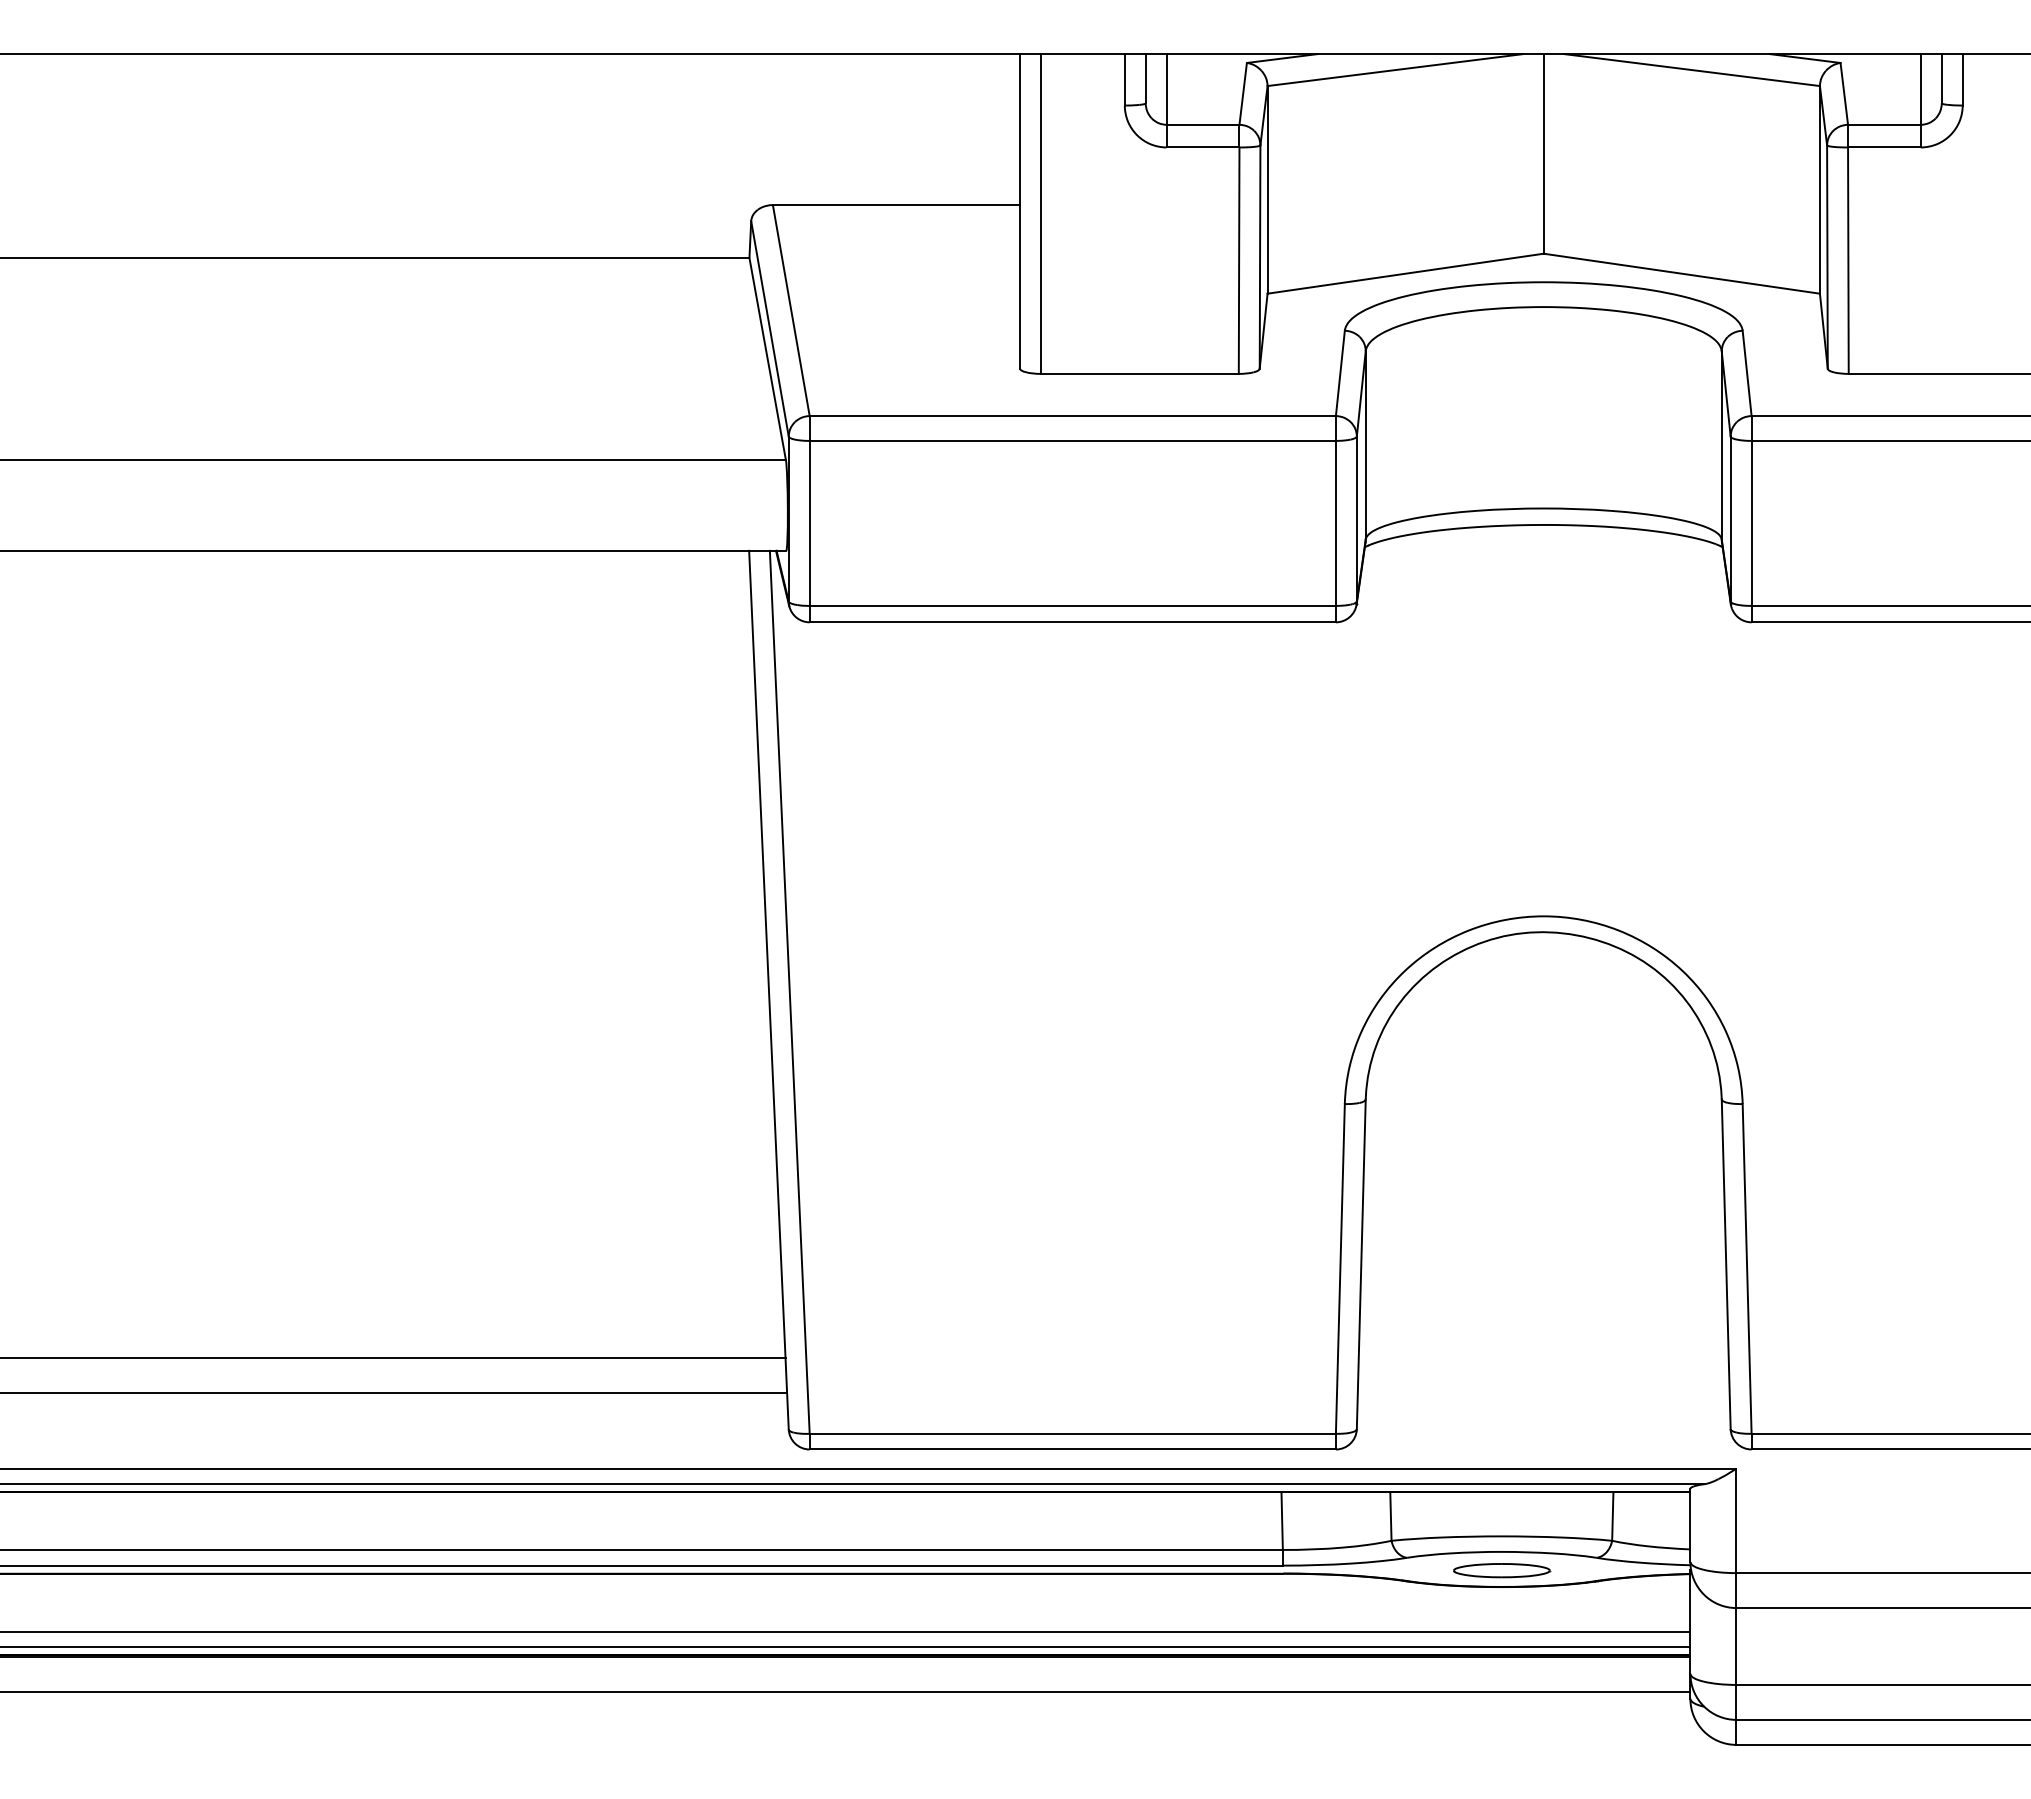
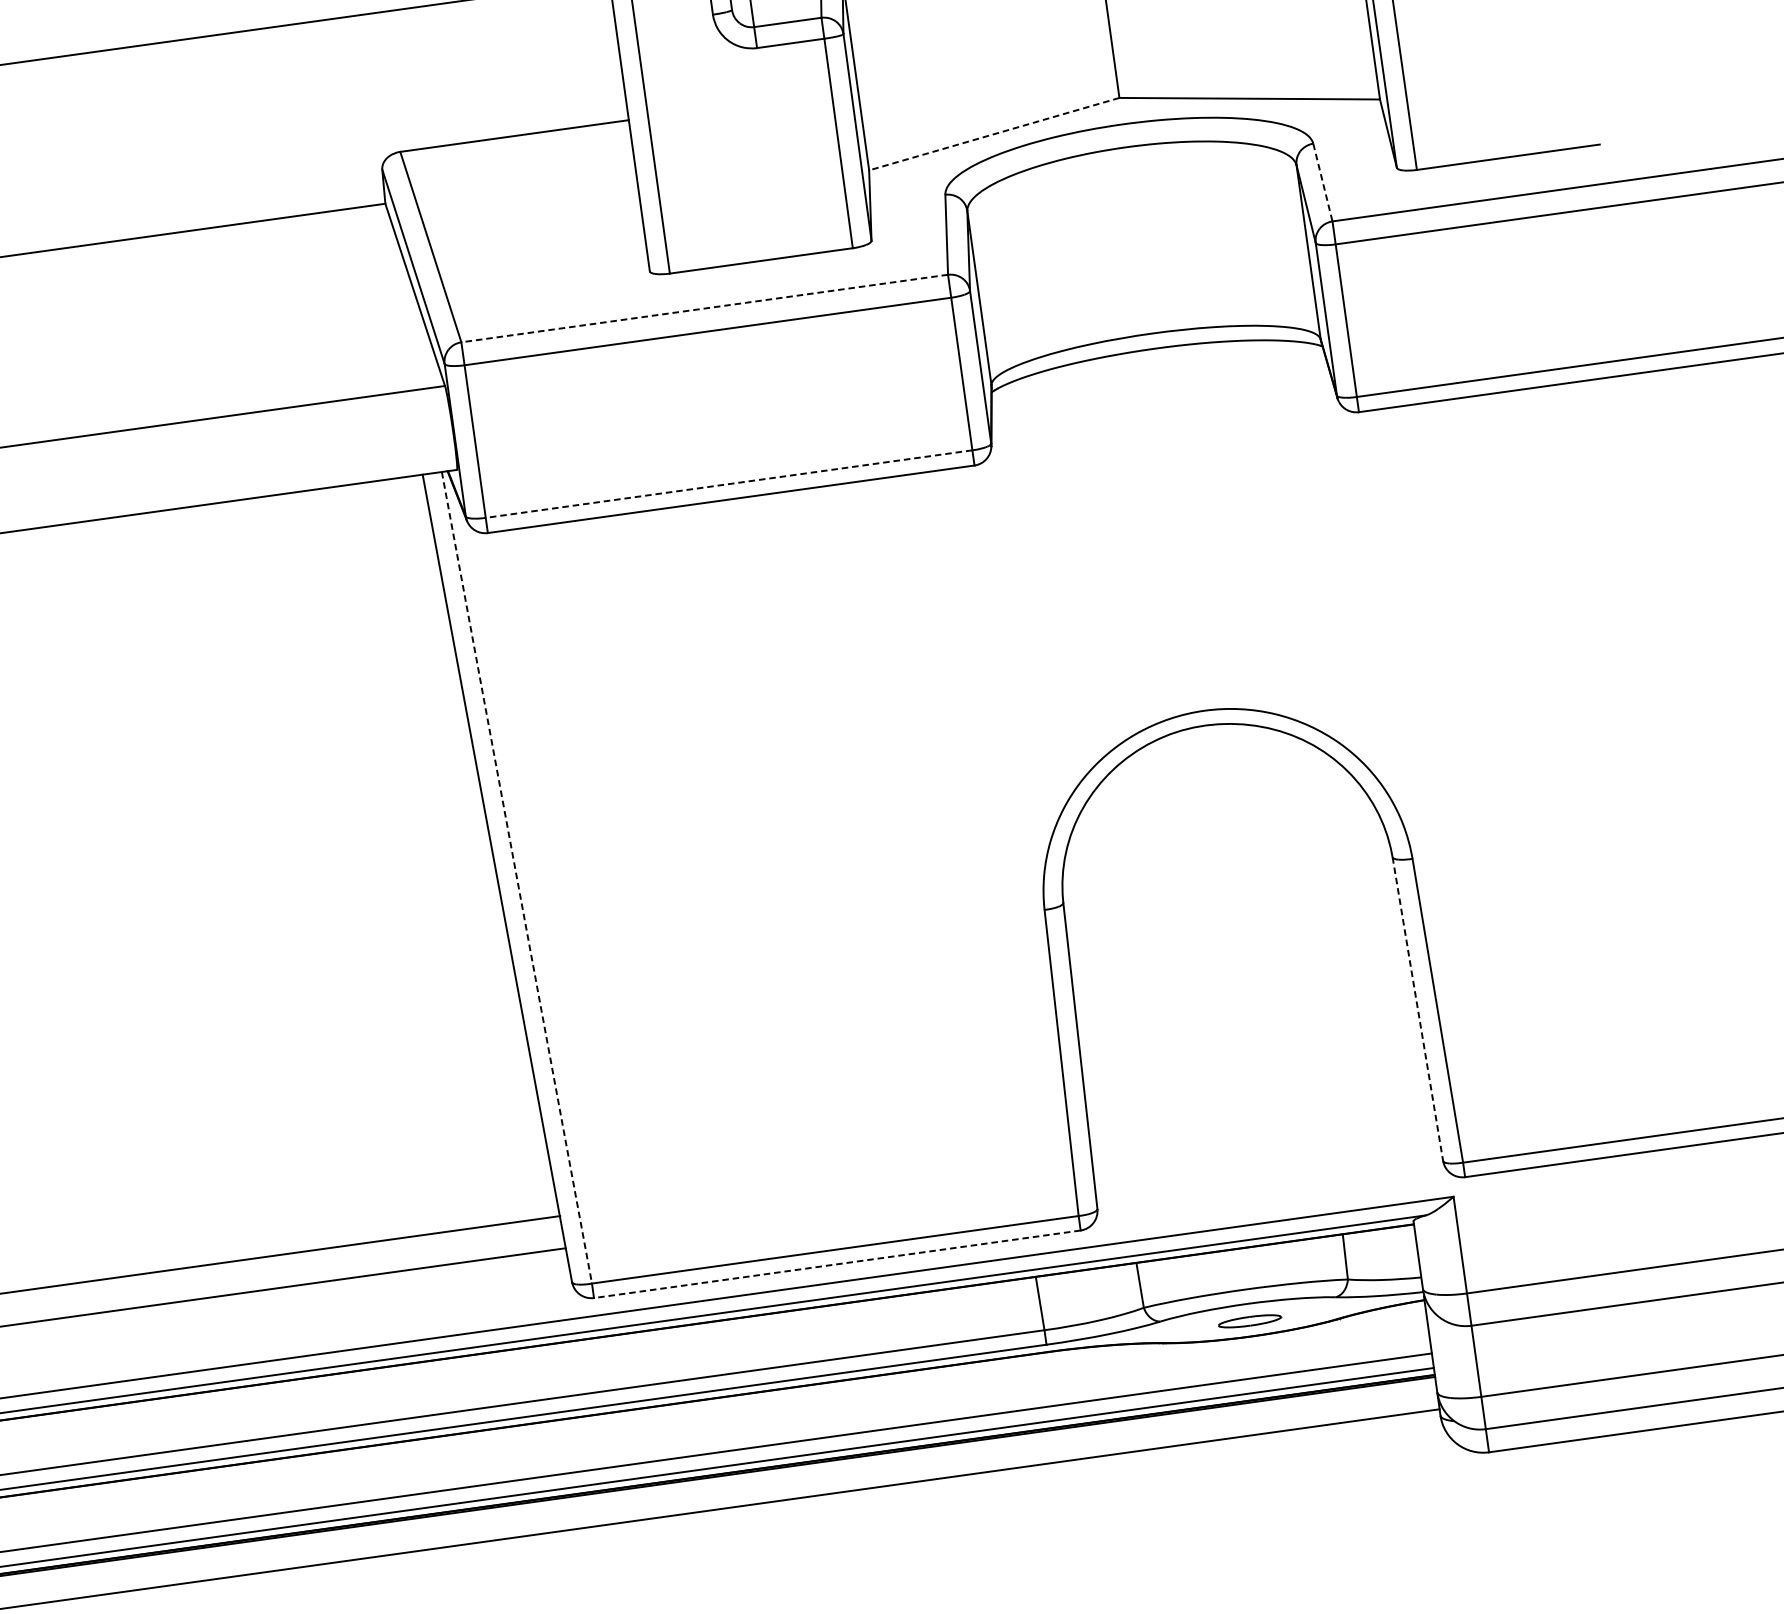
line: (1405, 273) -> (994, 133), solid -> dashed
line: (1747, 373) -> (1323, 182), solid -> dashed
line: (1072, 416) -> (704, 308), solid -> dashed
line: (1072, 605) -> (728, 483), solid -> dashed
line: (789, 992) -> (516, 877), solid -> dashed
line: (1726, 1264) -> (1418, 1009), solid -> dashed
line: (1072, 1449) -> (837, 1264), solid -> dashed
part: (1502, 1570) -> (1250, 1321), size x0.7

